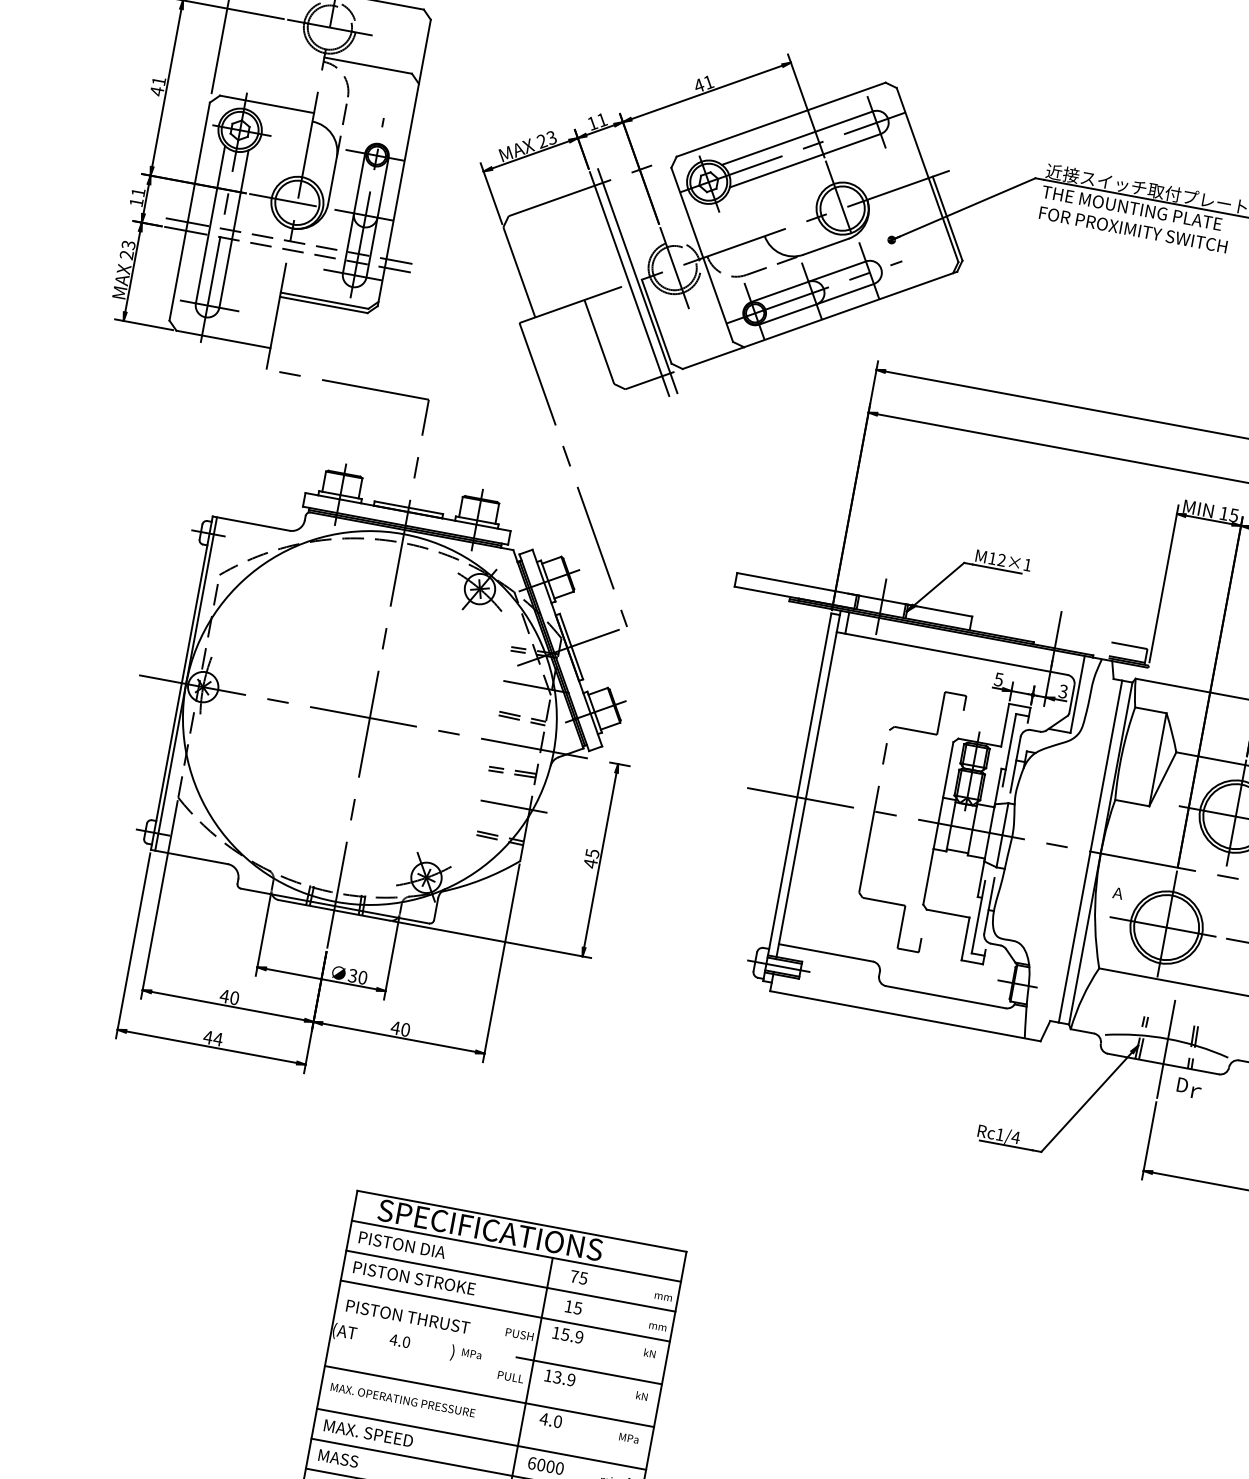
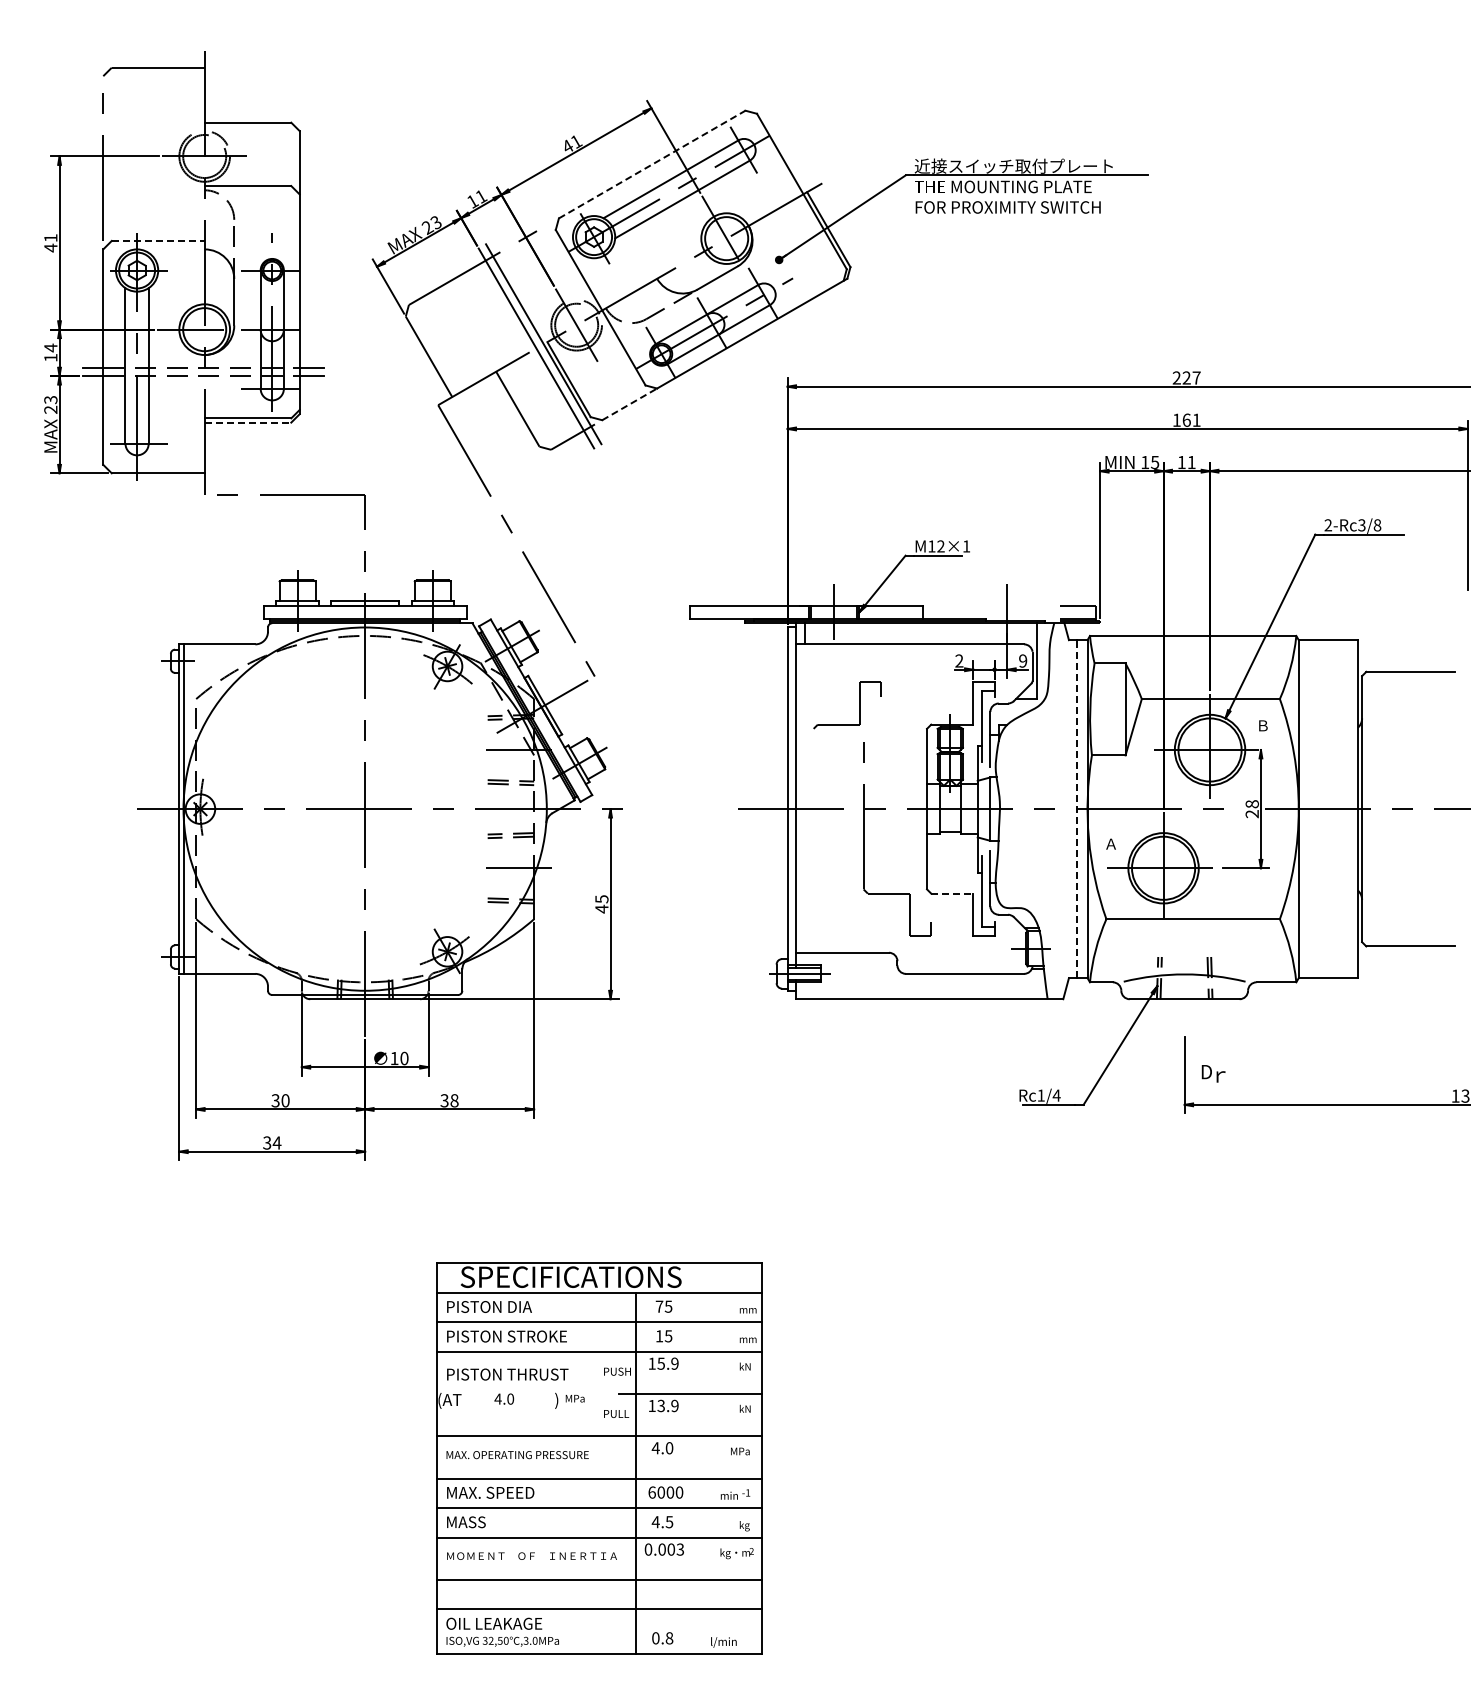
line: (267, 103) -> (158, 240), solid -> dashed
line: (781, 119) -> (652, 164), solid -> dashed
text: (138, 191) -> (50, 347), 11 -> 14
line: (324, 304) -> (248, 422), solid -> dashed
line: (713, 358) -> (629, 404), solid -> dashed
text: (999, 679) -> (959, 660), 5 -> 2
text: (1063, 691) -> (1023, 660), 3 -> 9
part: (940, 715) -> (859, 705), moved
line: (1090, 851) -> (1077, 809), solid -> dashed
line: (948, 913) -> (952, 893), solid -> dashed
text: (352, 975) -> (394, 1058), 30 -> 10
text: (224, 996) -> (275, 1100), 40 -> 30
text: (400, 1028) -> (449, 1100), 40 -> 38
text: (207, 1036) -> (266, 1142), 44 -> 34
line: (1165, 1049) -> (1184, 984), removed
text: (1189, 1087) -> (1213, 1073), moved

